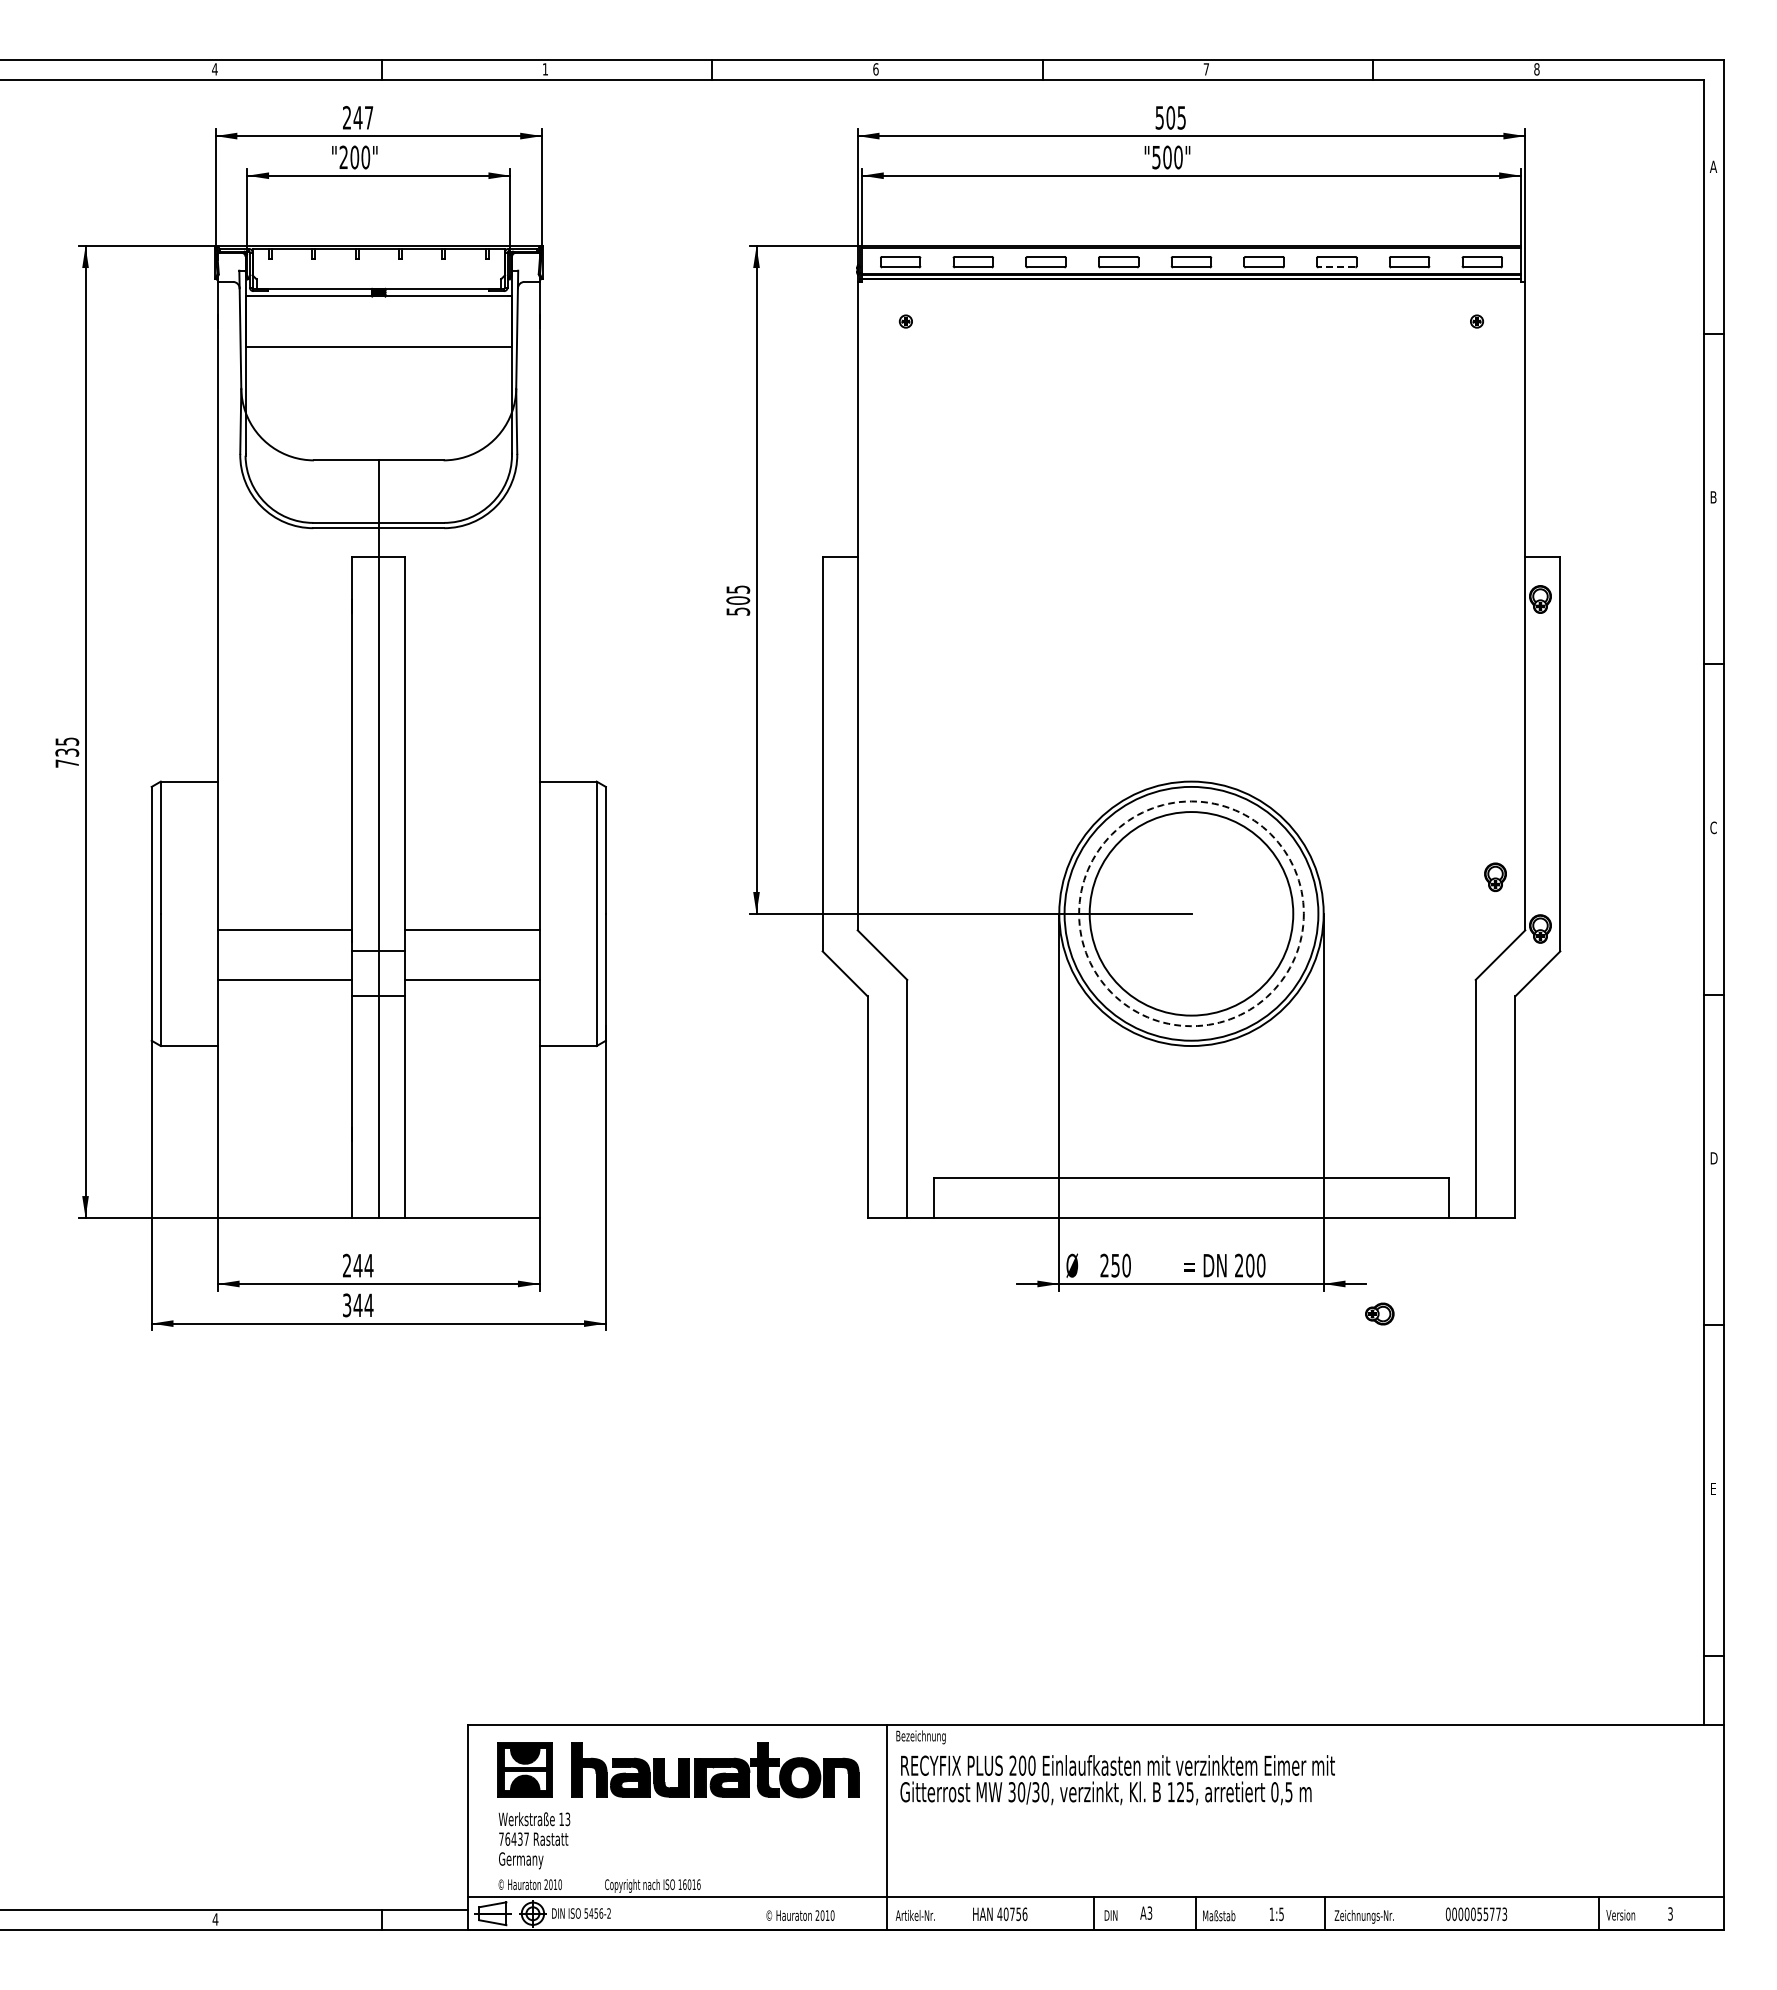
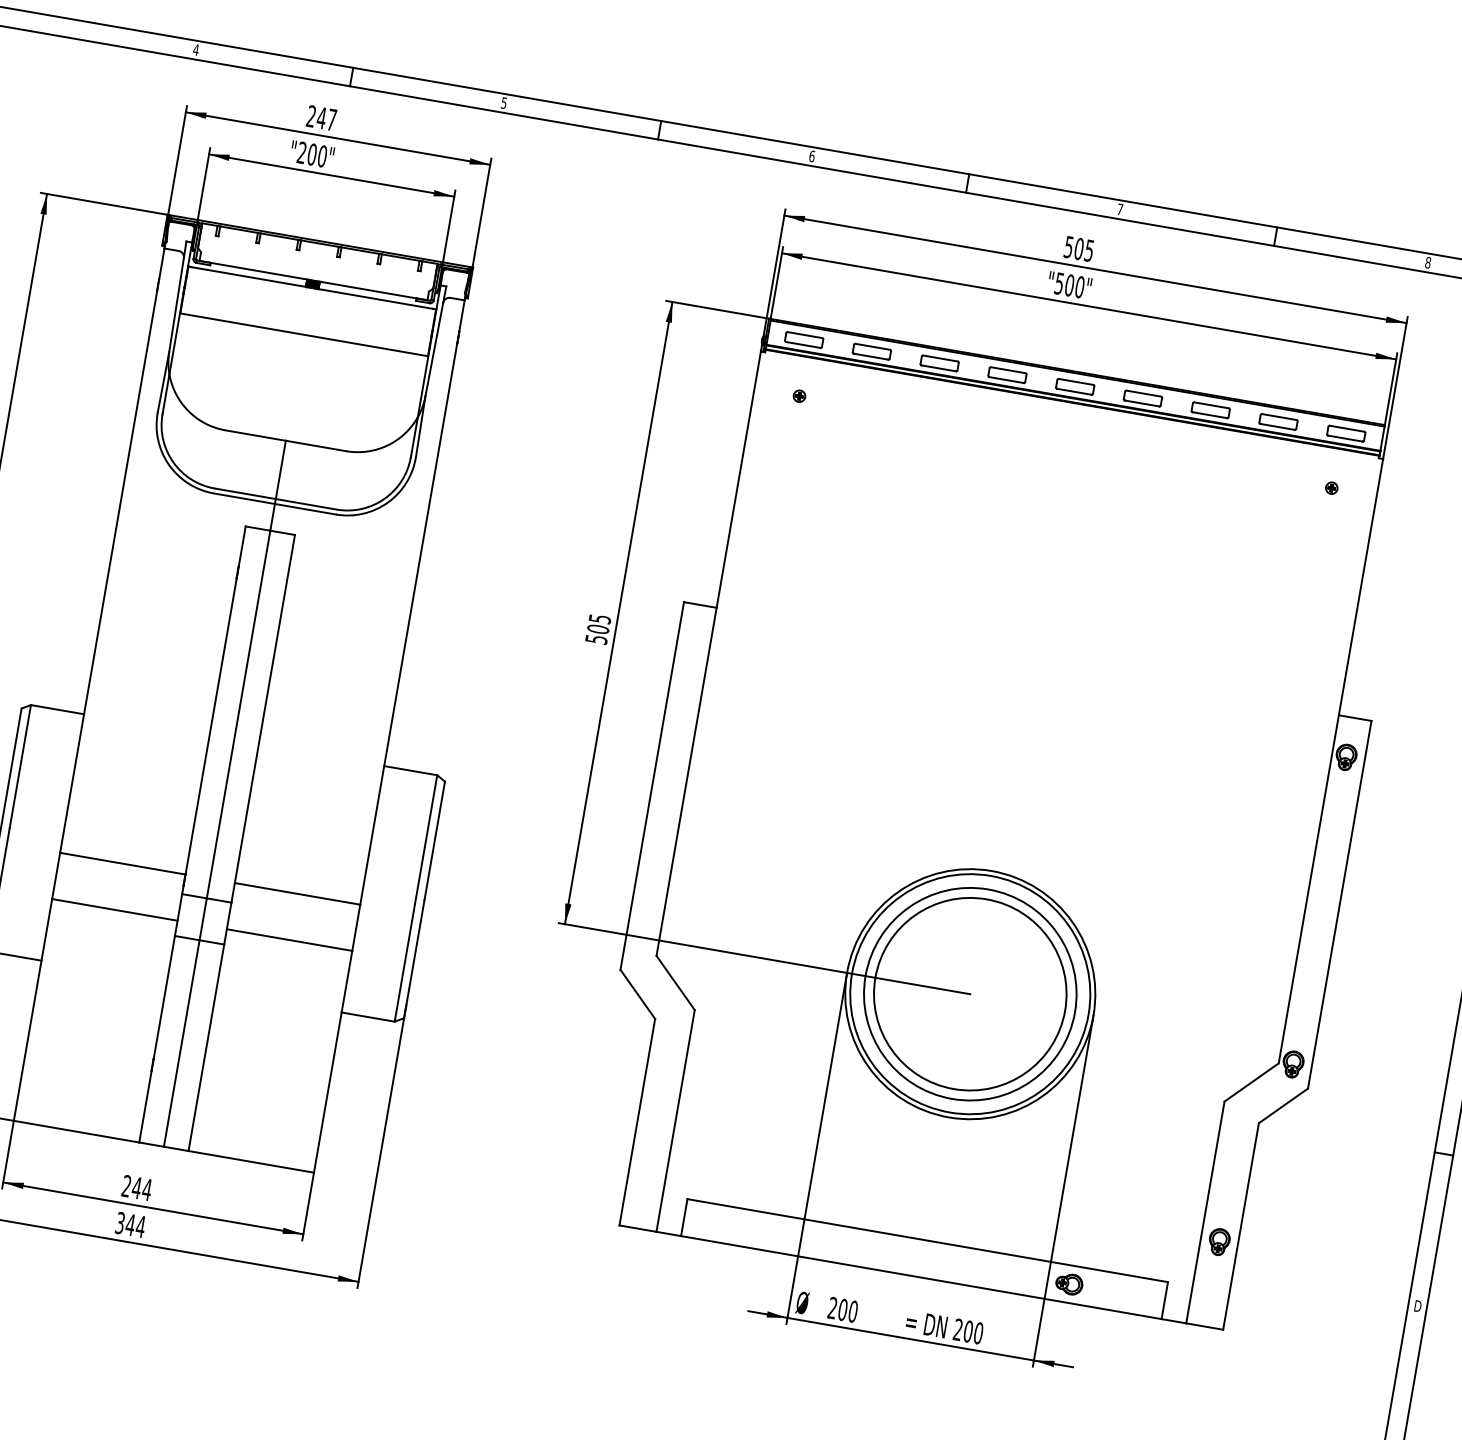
text: (544, 69) -> (503, 103), 1 -> 5
line: (1336, 267) -> (1209, 415), dashed -> solid
part: (1495, 876) -> (1219, 1241), moved
circle: (1191, 913) -> (970, 993), dashed -> solid
text: (1115, 1265) -> (842, 1309), 250 -> 200
part: (1379, 1313) -> (1069, 1283), moved

